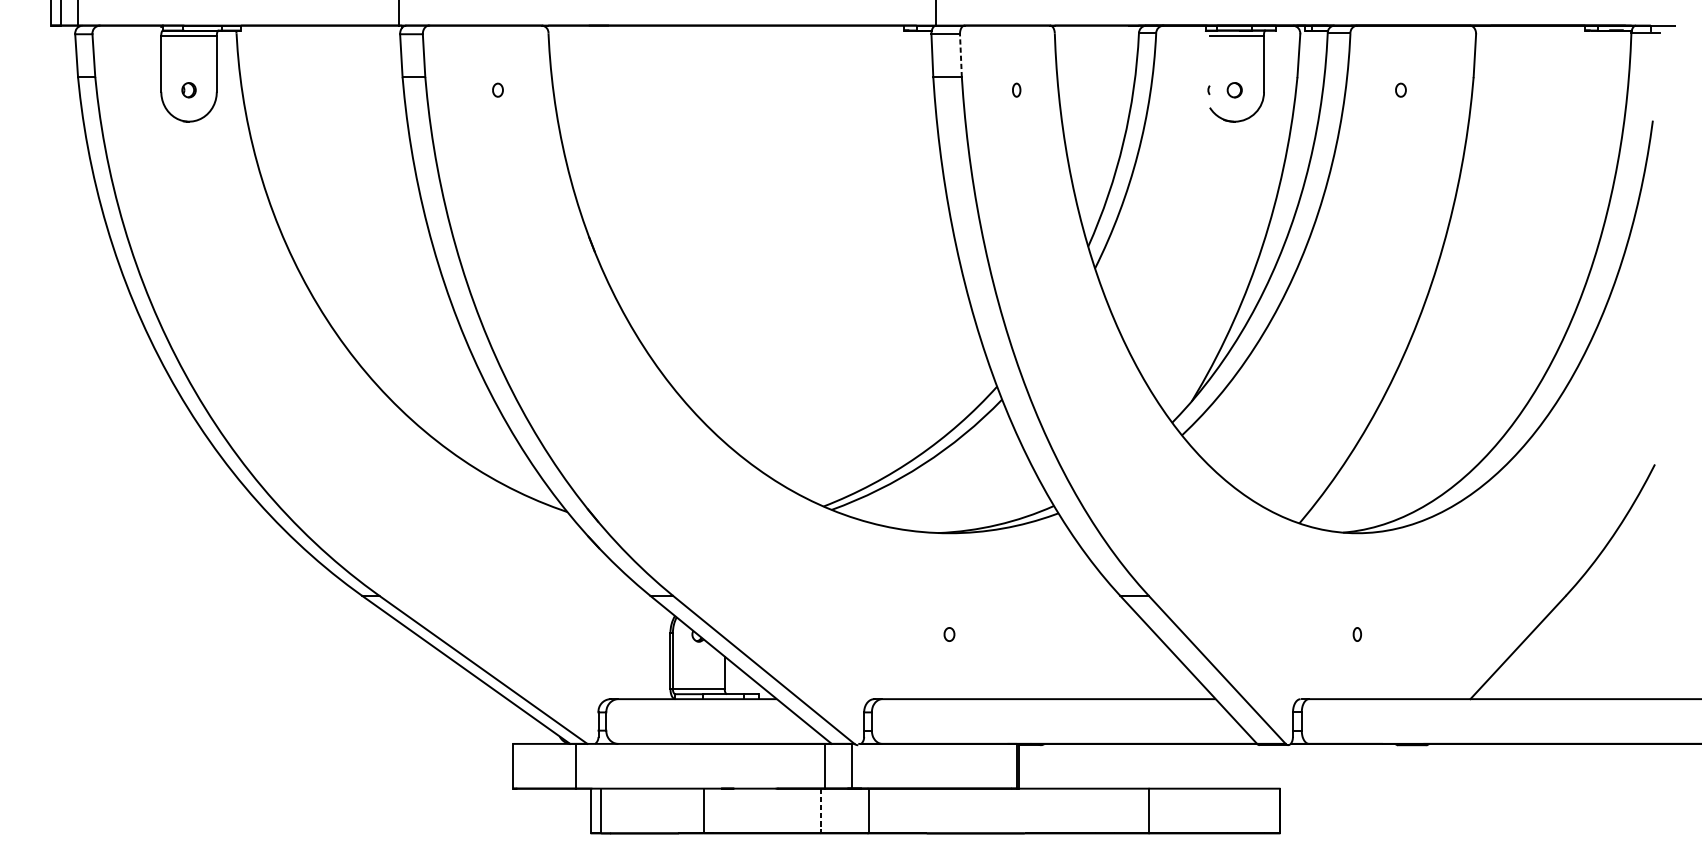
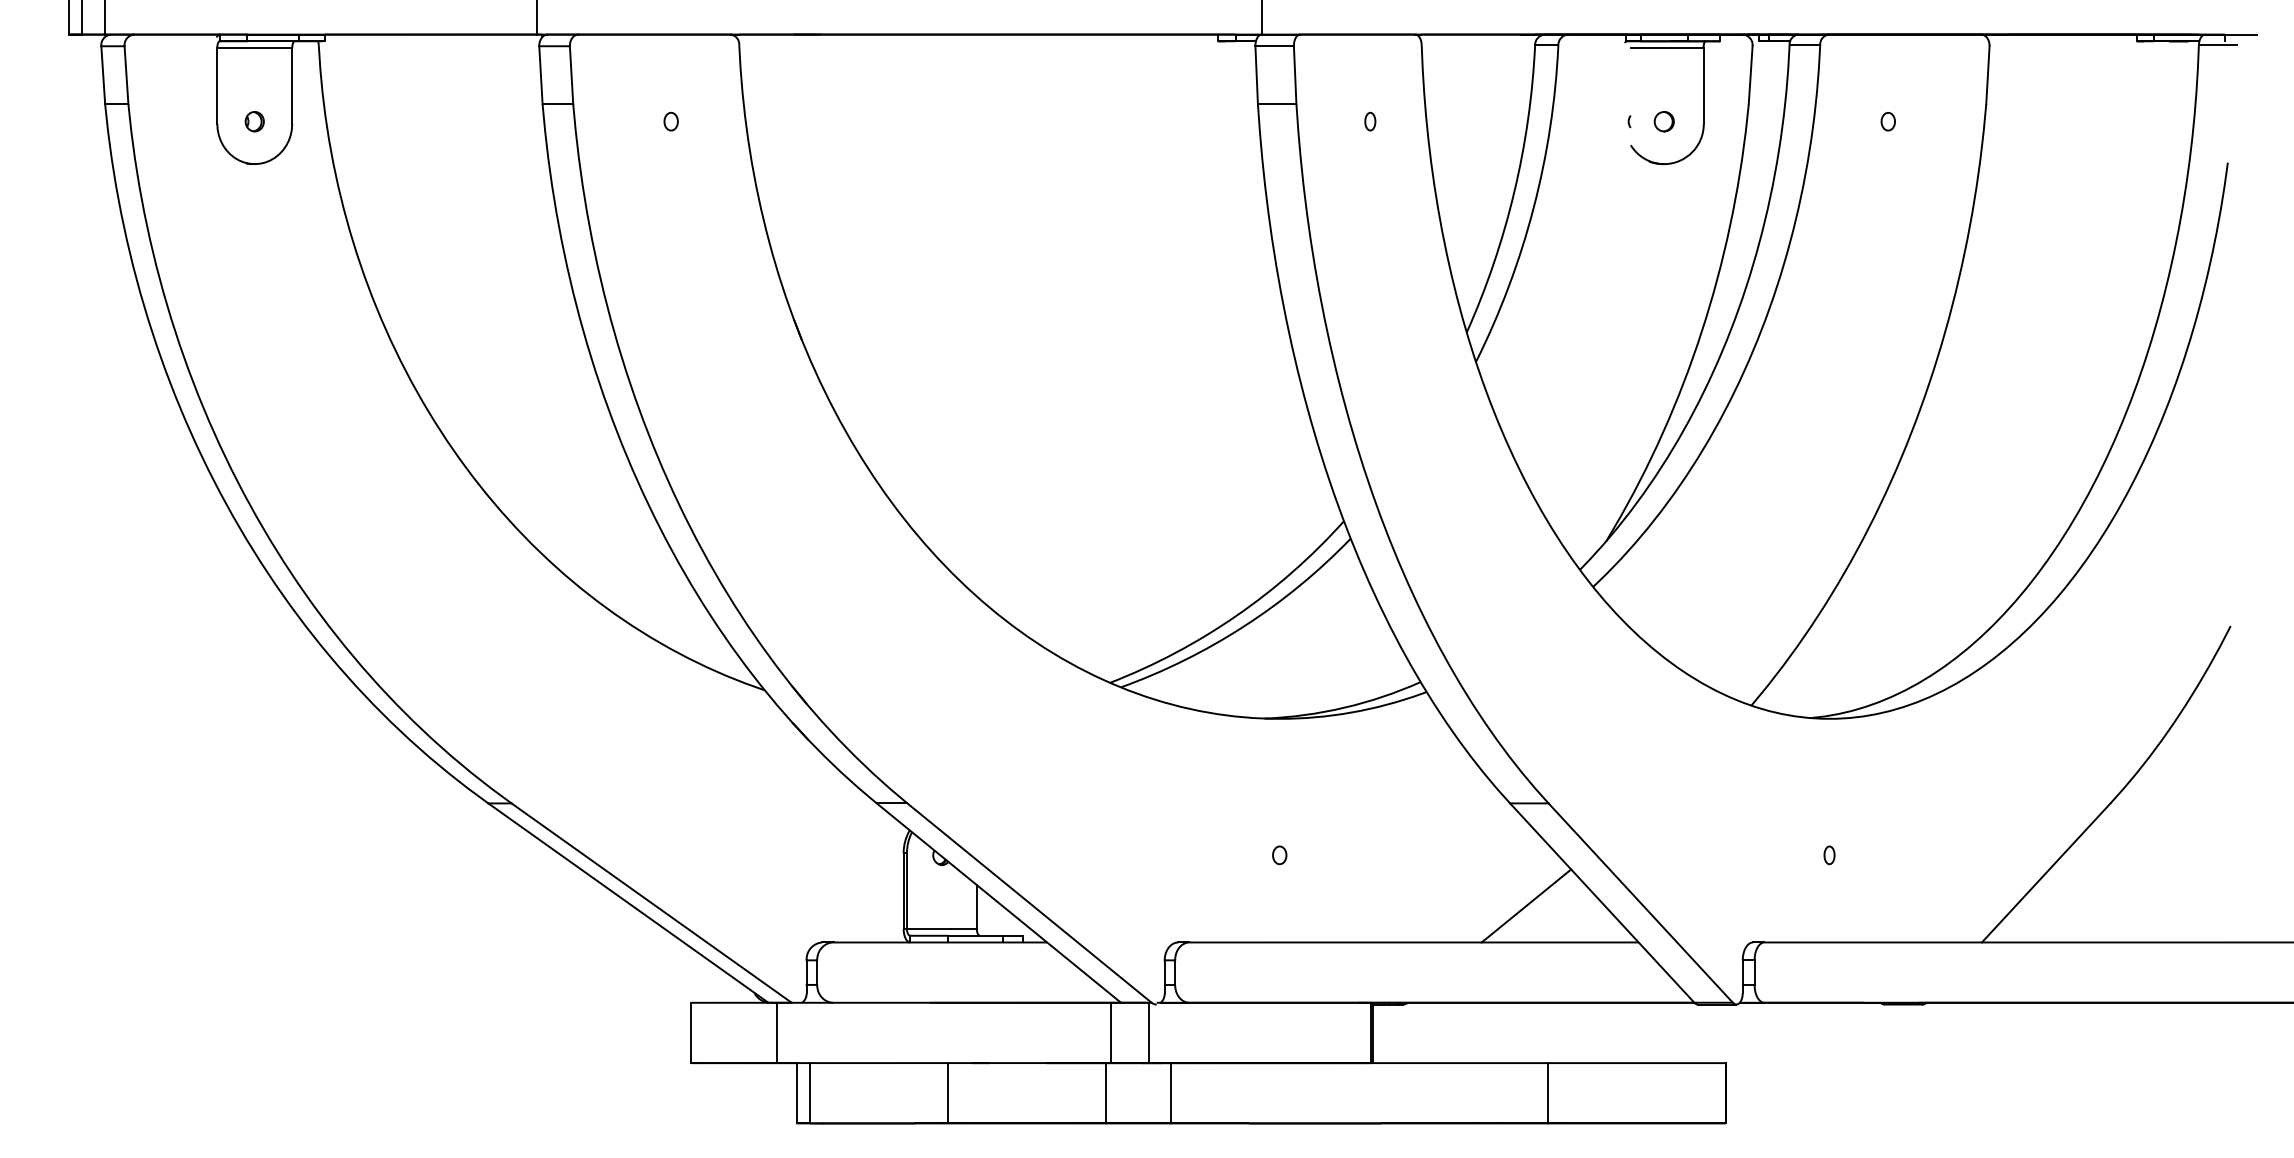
line: (961, 55) -> (1295, 75), dashed -> solid
line: (1132, 671) -> (1526, 905), added
line: (820, 811) -> (1106, 1093), dashed -> solid

